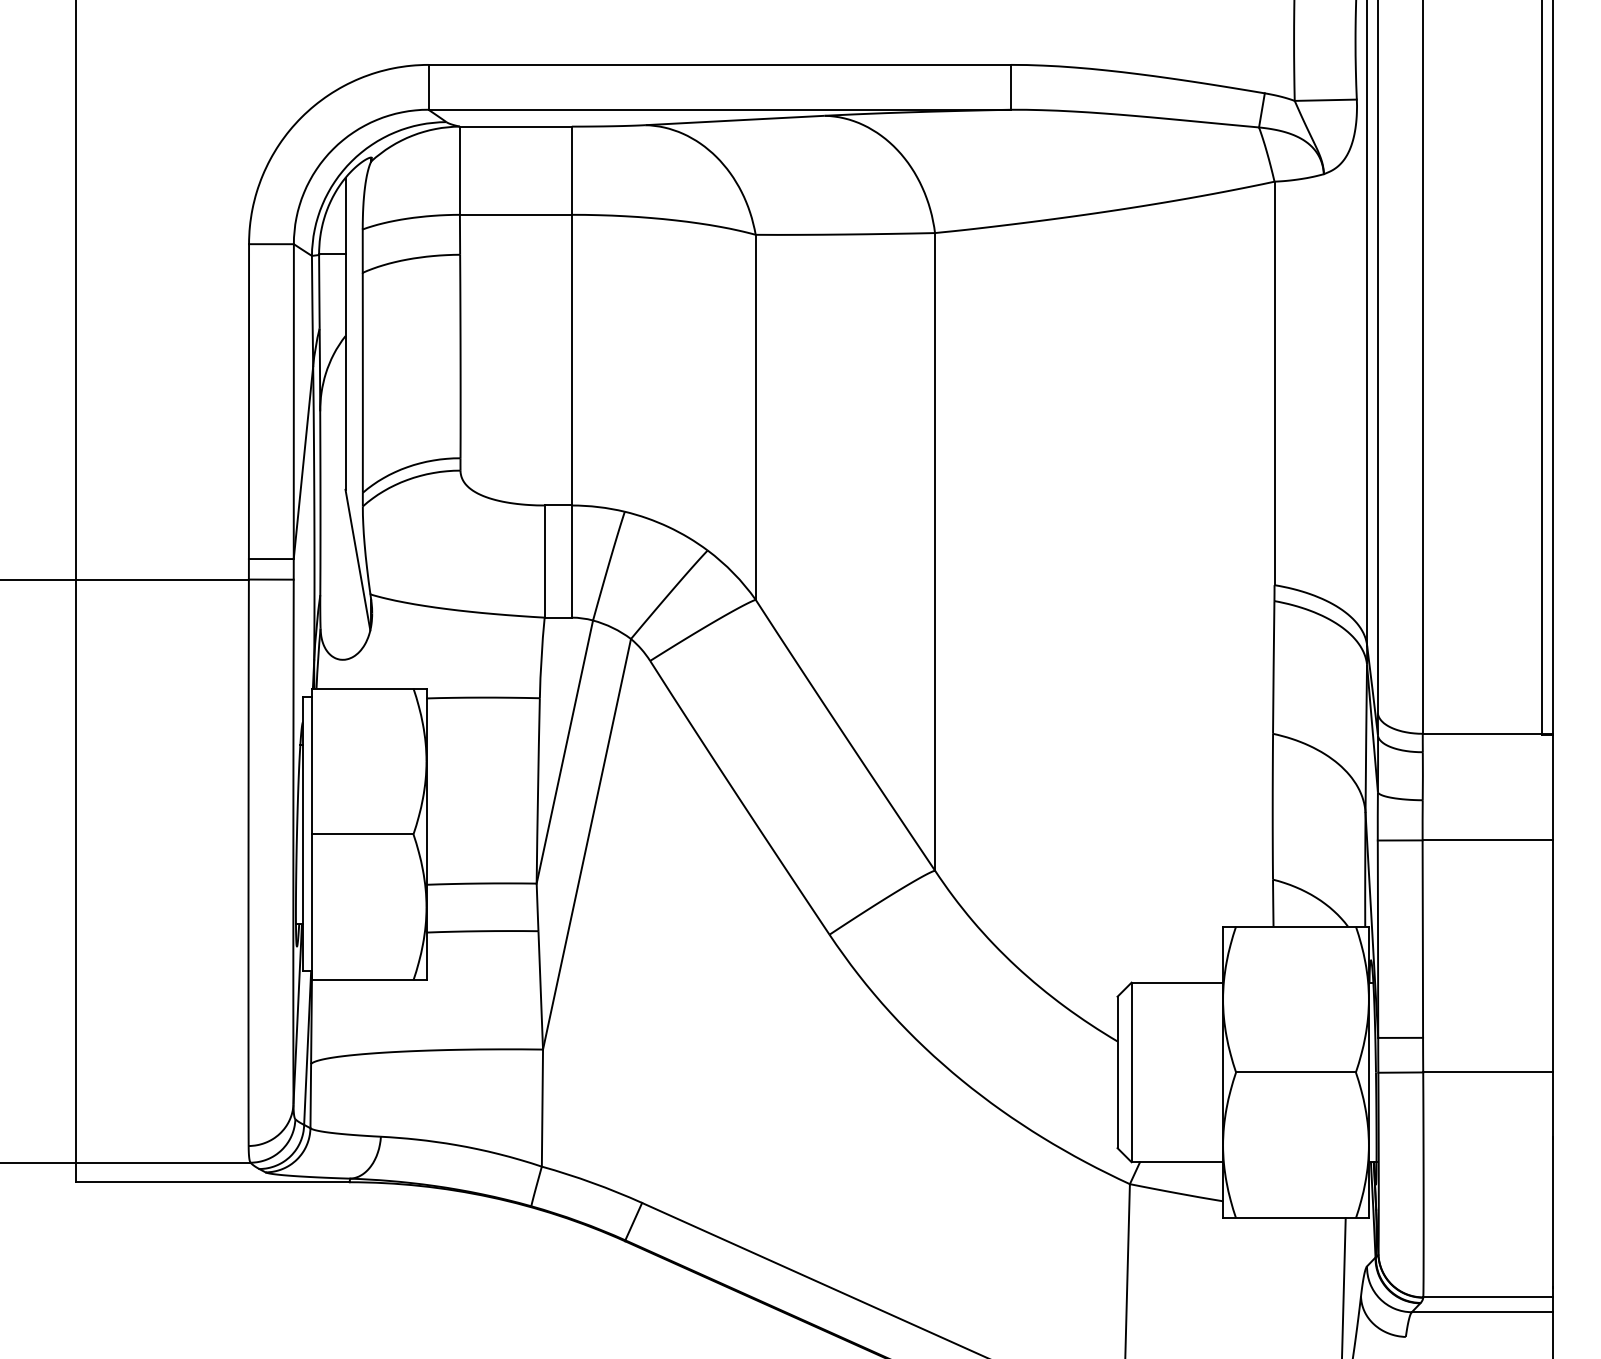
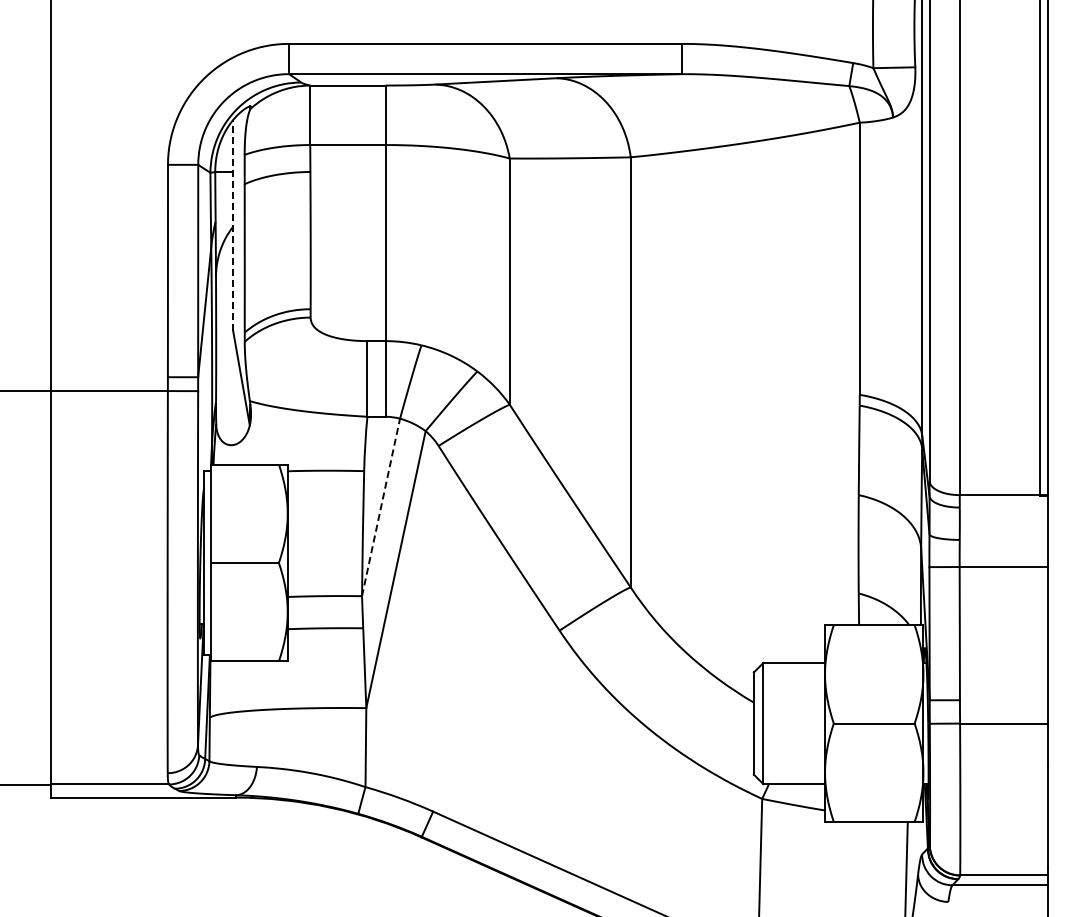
line: (346, 332) -> (233, 224), solid -> dashed
line: (565, 752) -> (381, 507), solid -> dashed

